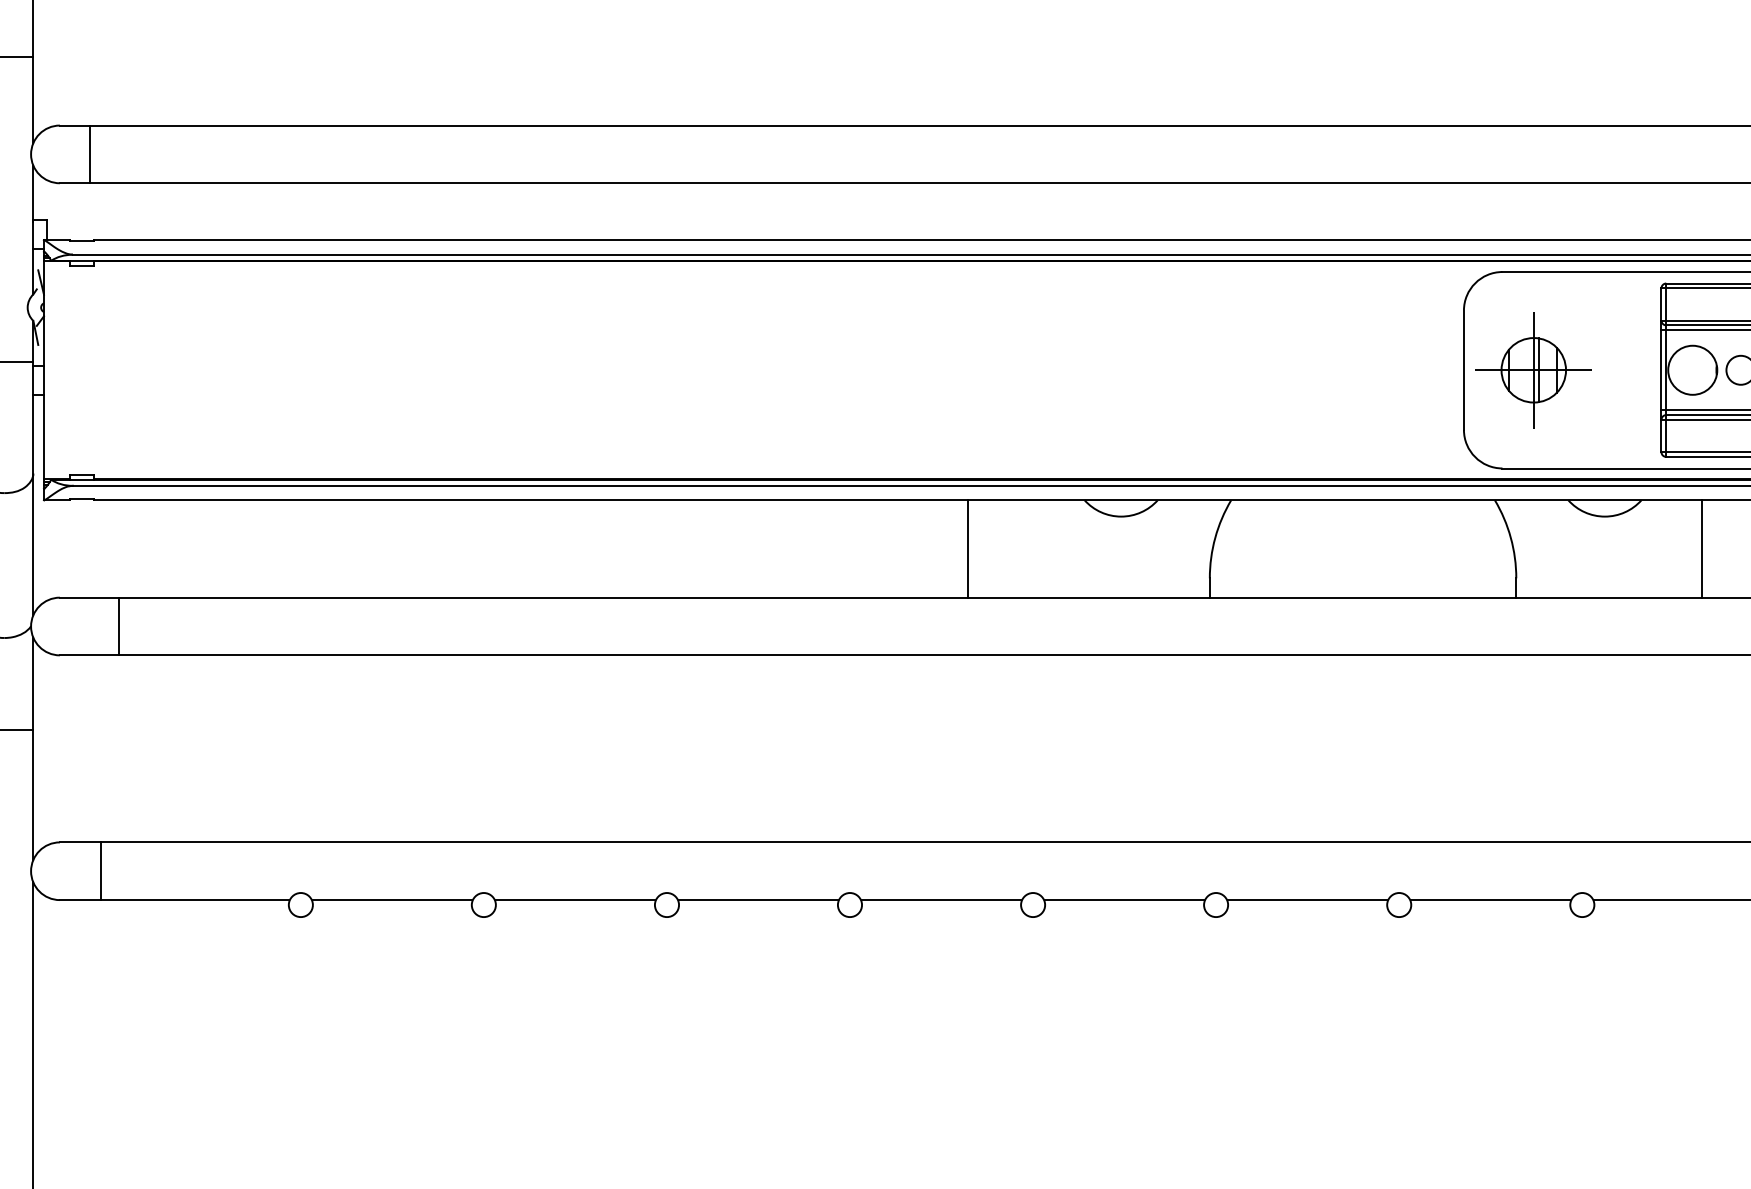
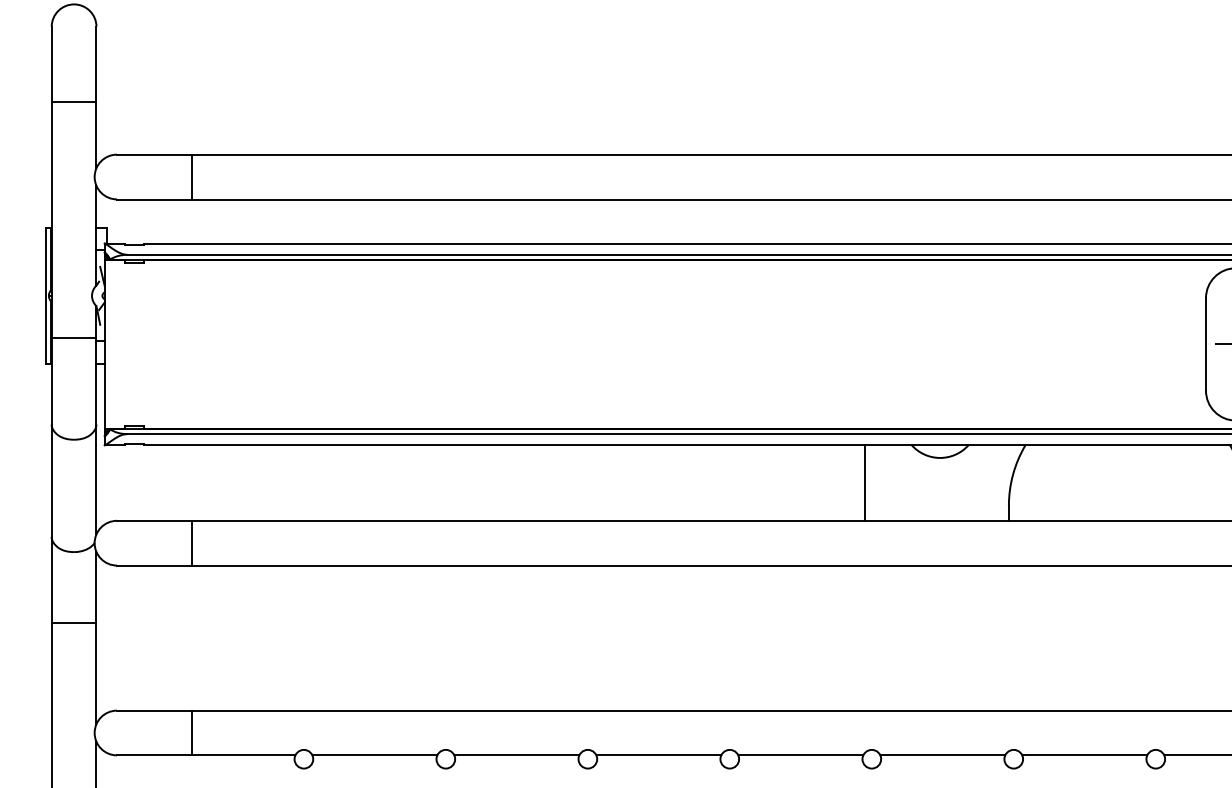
line: (90, 154) -> (191, 177), moved
line: (967, 548) -> (864, 482), moved
line: (119, 626) -> (191, 543), moved
line: (101, 871) -> (191, 733), moved

